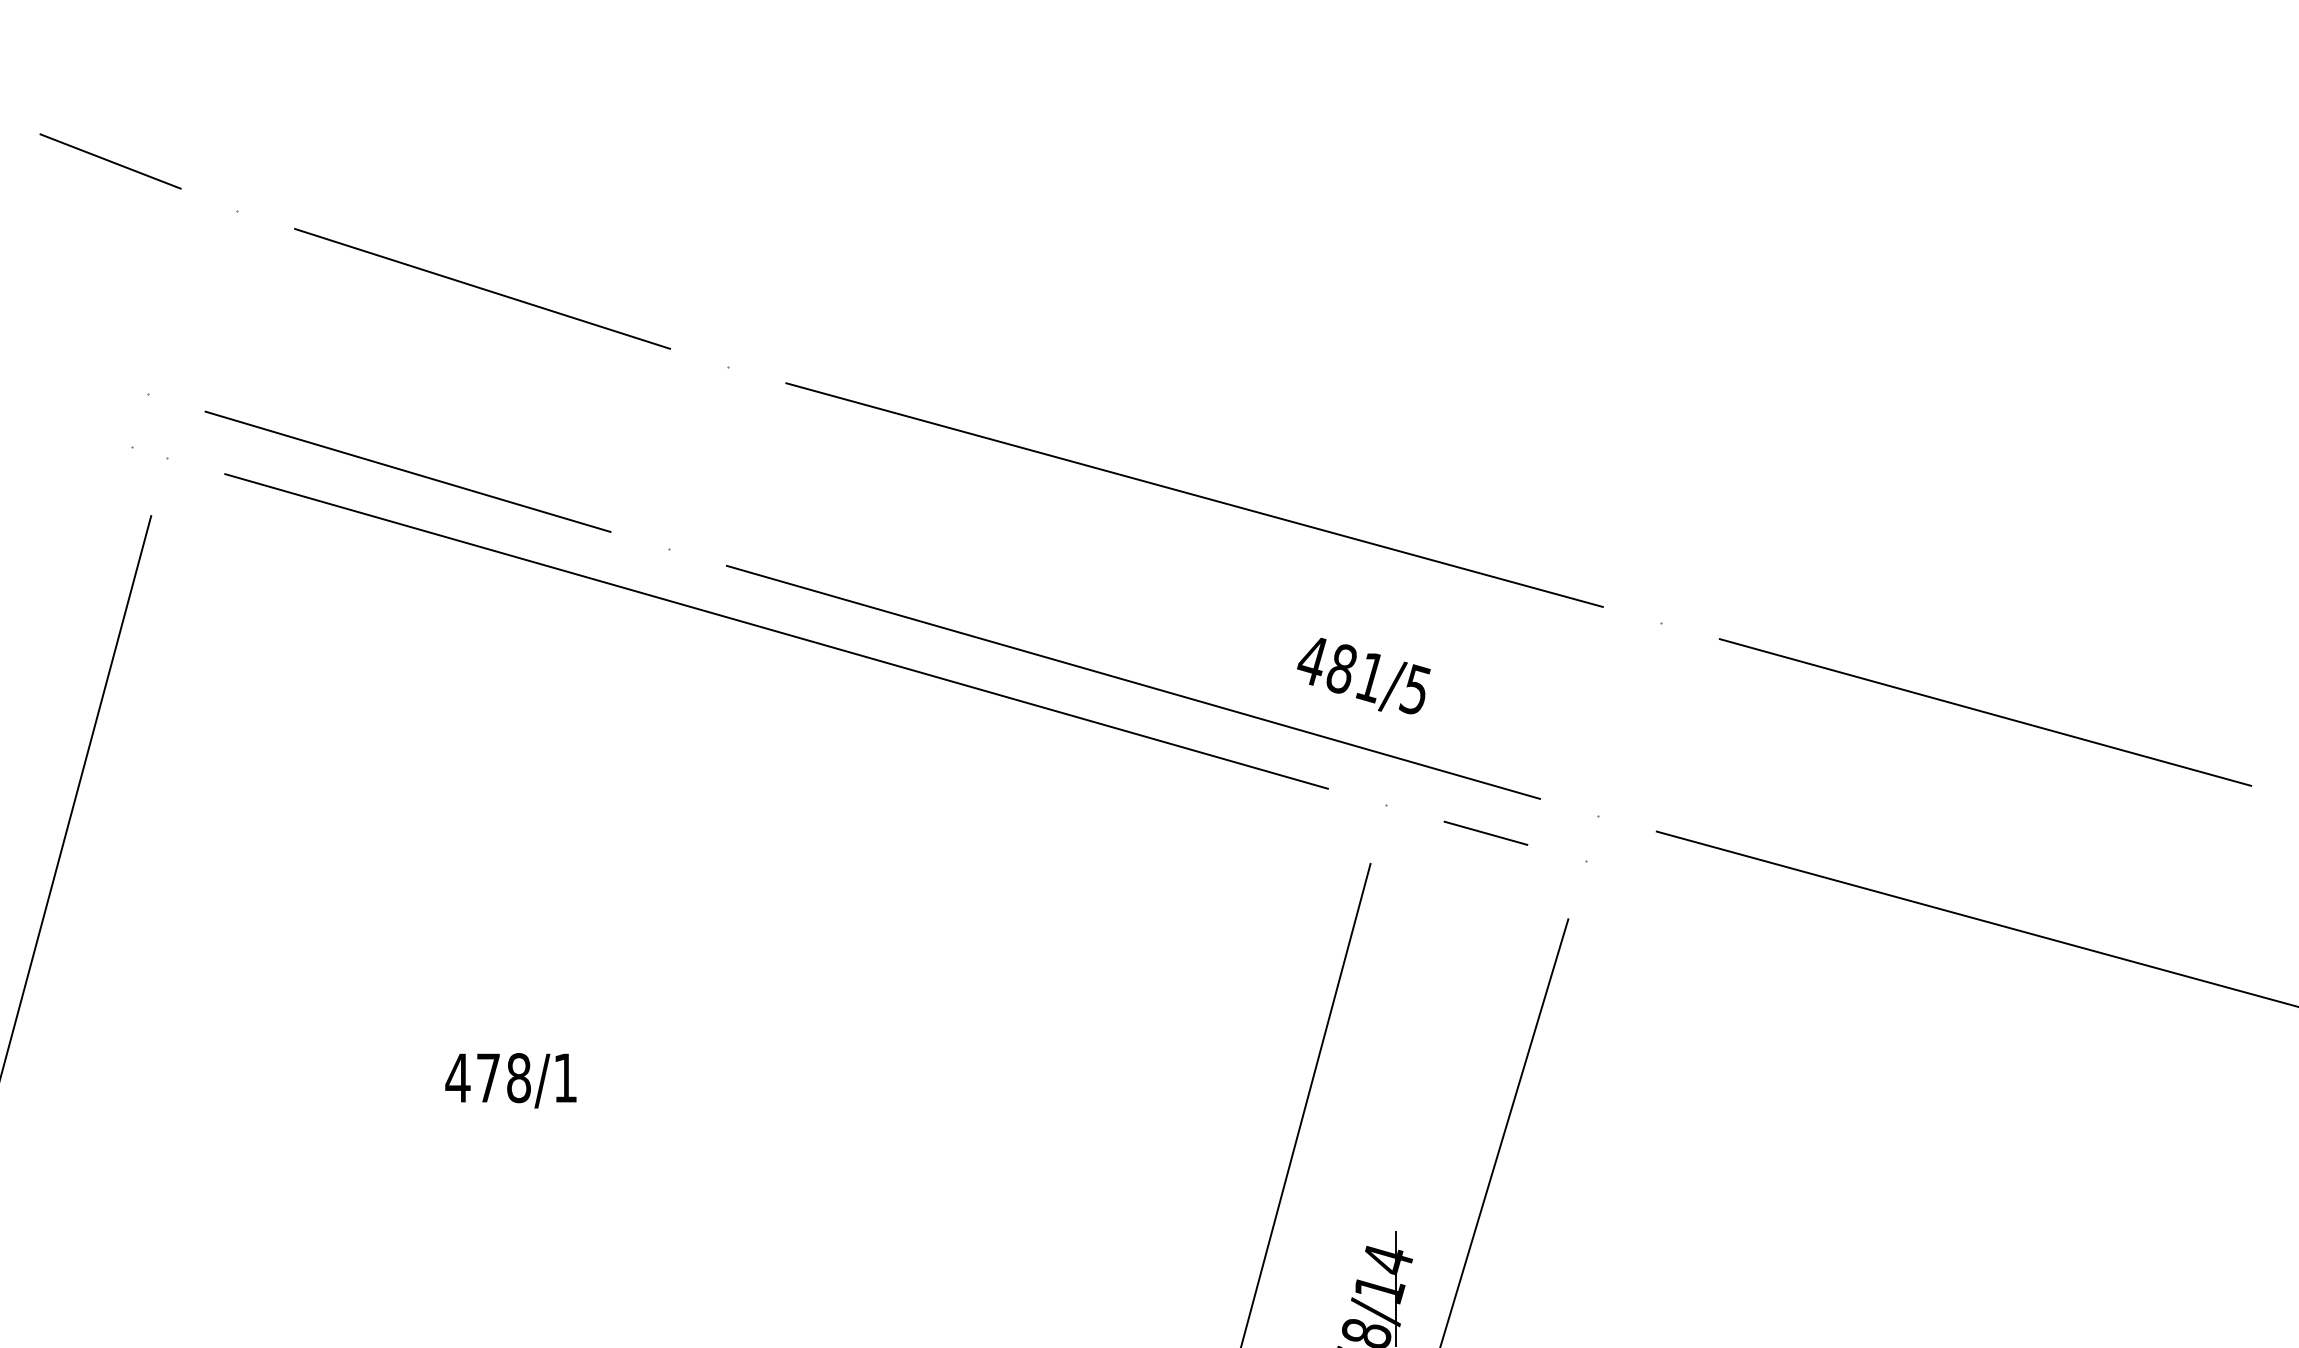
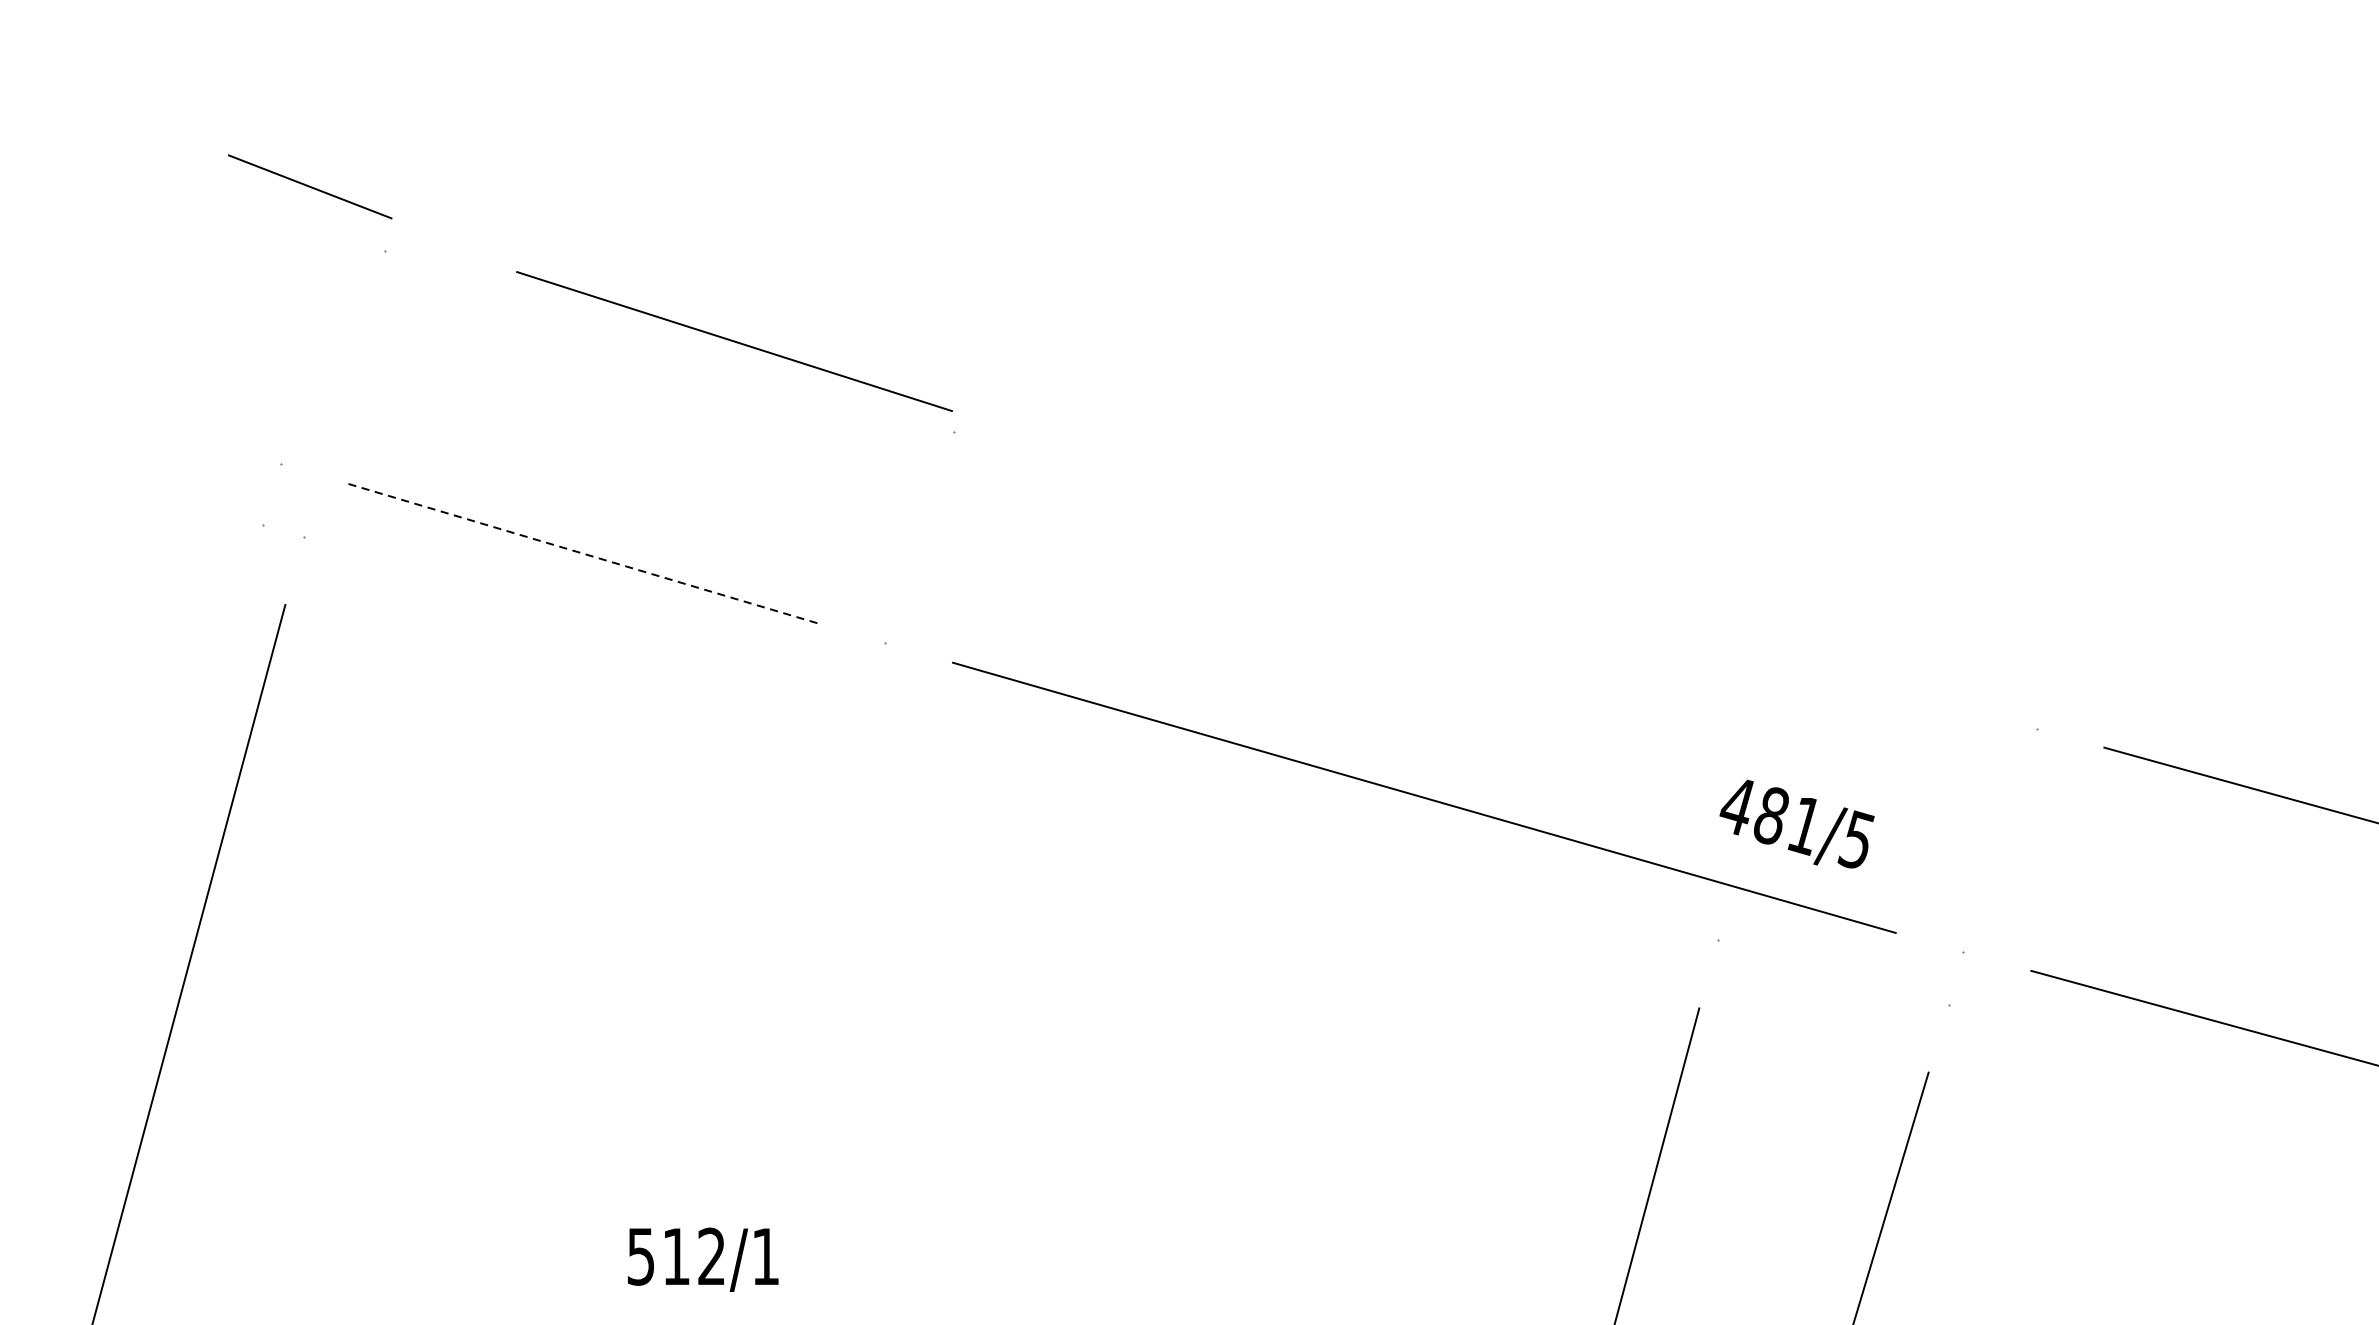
line: (110, 161) -> (310, 186), moved
line: (482, 288) -> (734, 341), moved
line: (408, 471) -> (583, 553), solid -> dashed
line: (1194, 494) -> (1495, 579), removed
line: (776, 631) -> (1010, 738), removed
text: (1363, 675) -> (1796, 823), moved
line: (1485, 832) -> (1832, 971), removed
text: (487, 1078) -> (675, 1257), 478/1 -> 512/1

